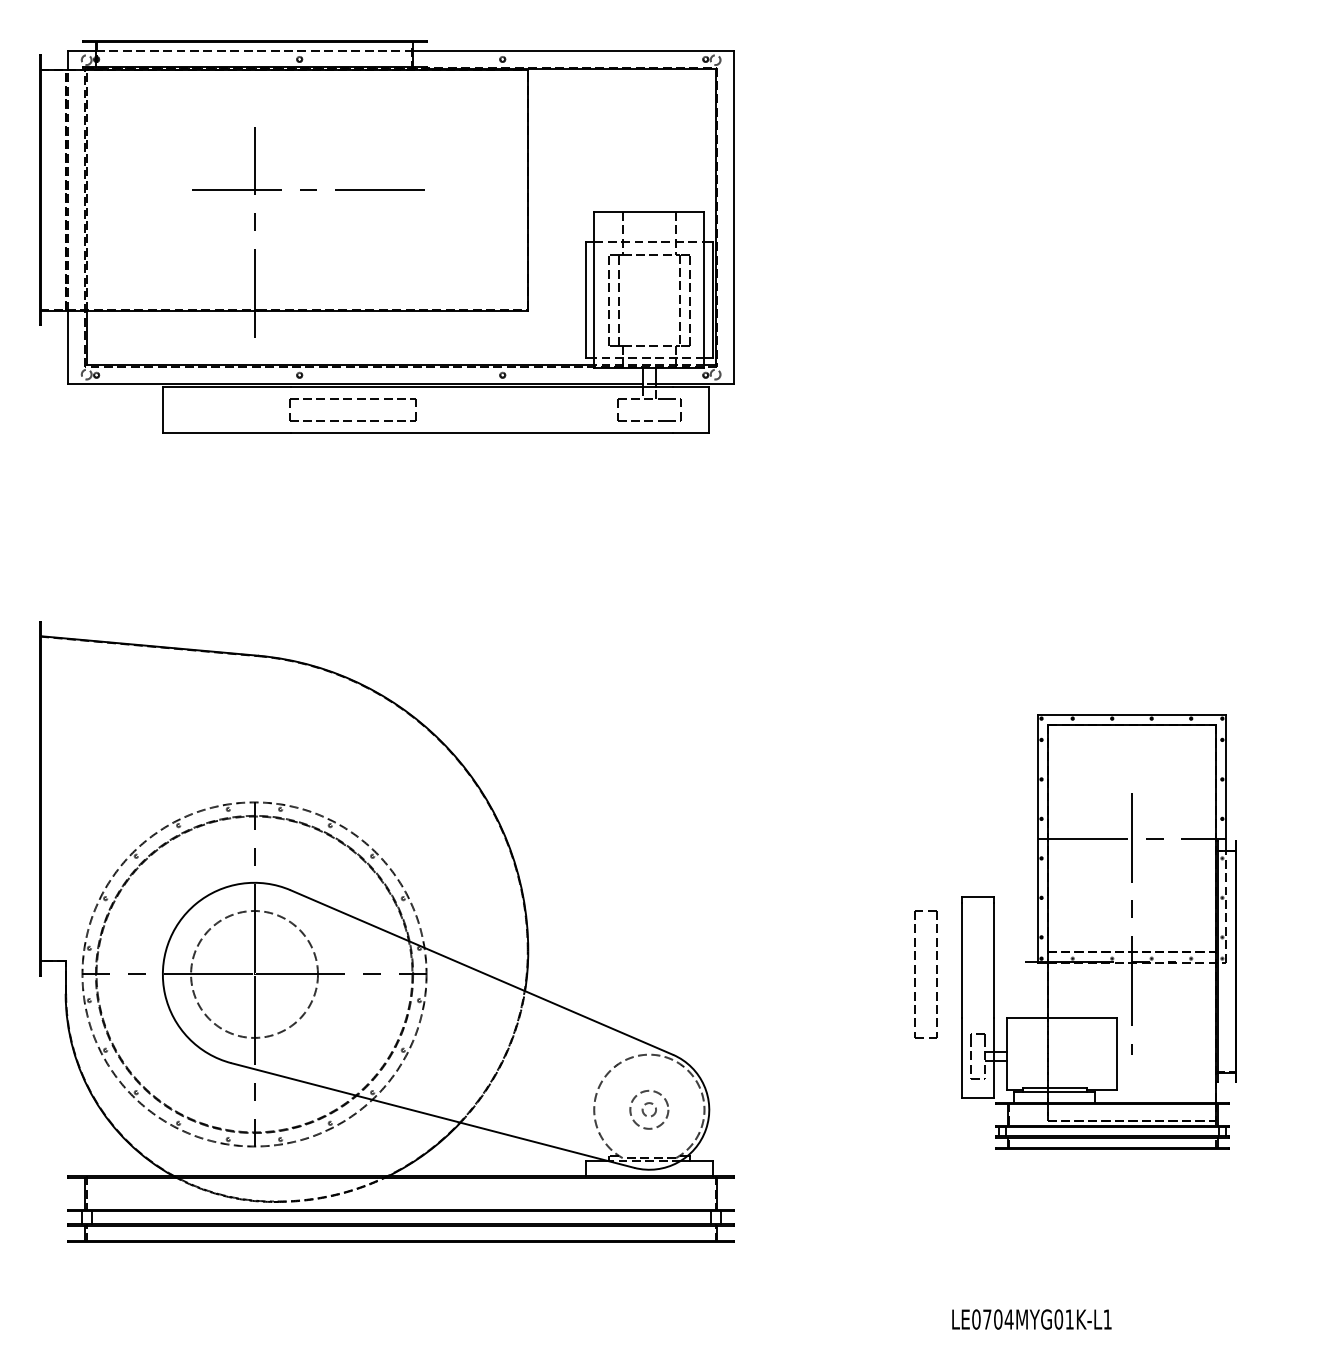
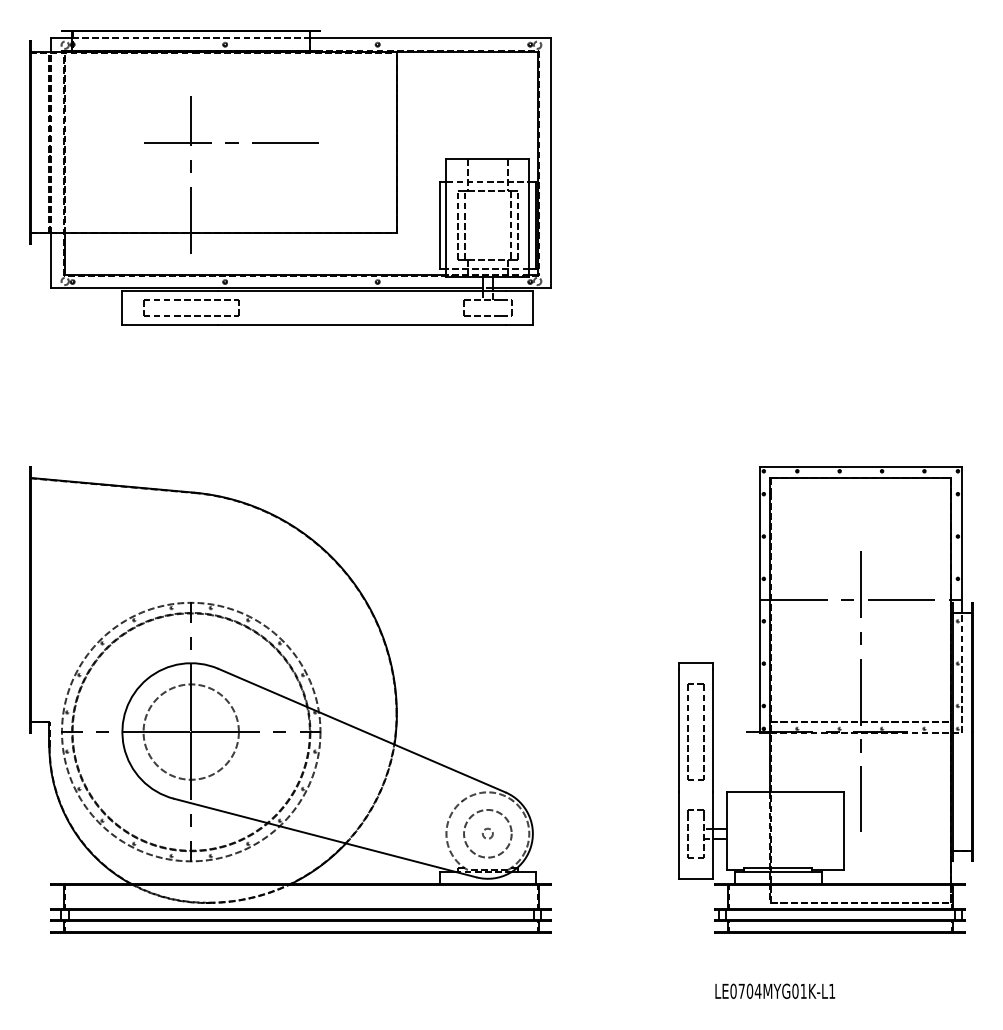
part: (352, 399) -> (190, 300), moved
part: (1098, 931) -> (825, 699), size x1.43
circle: (648, 1109) -> (487, 833), size x1.67

